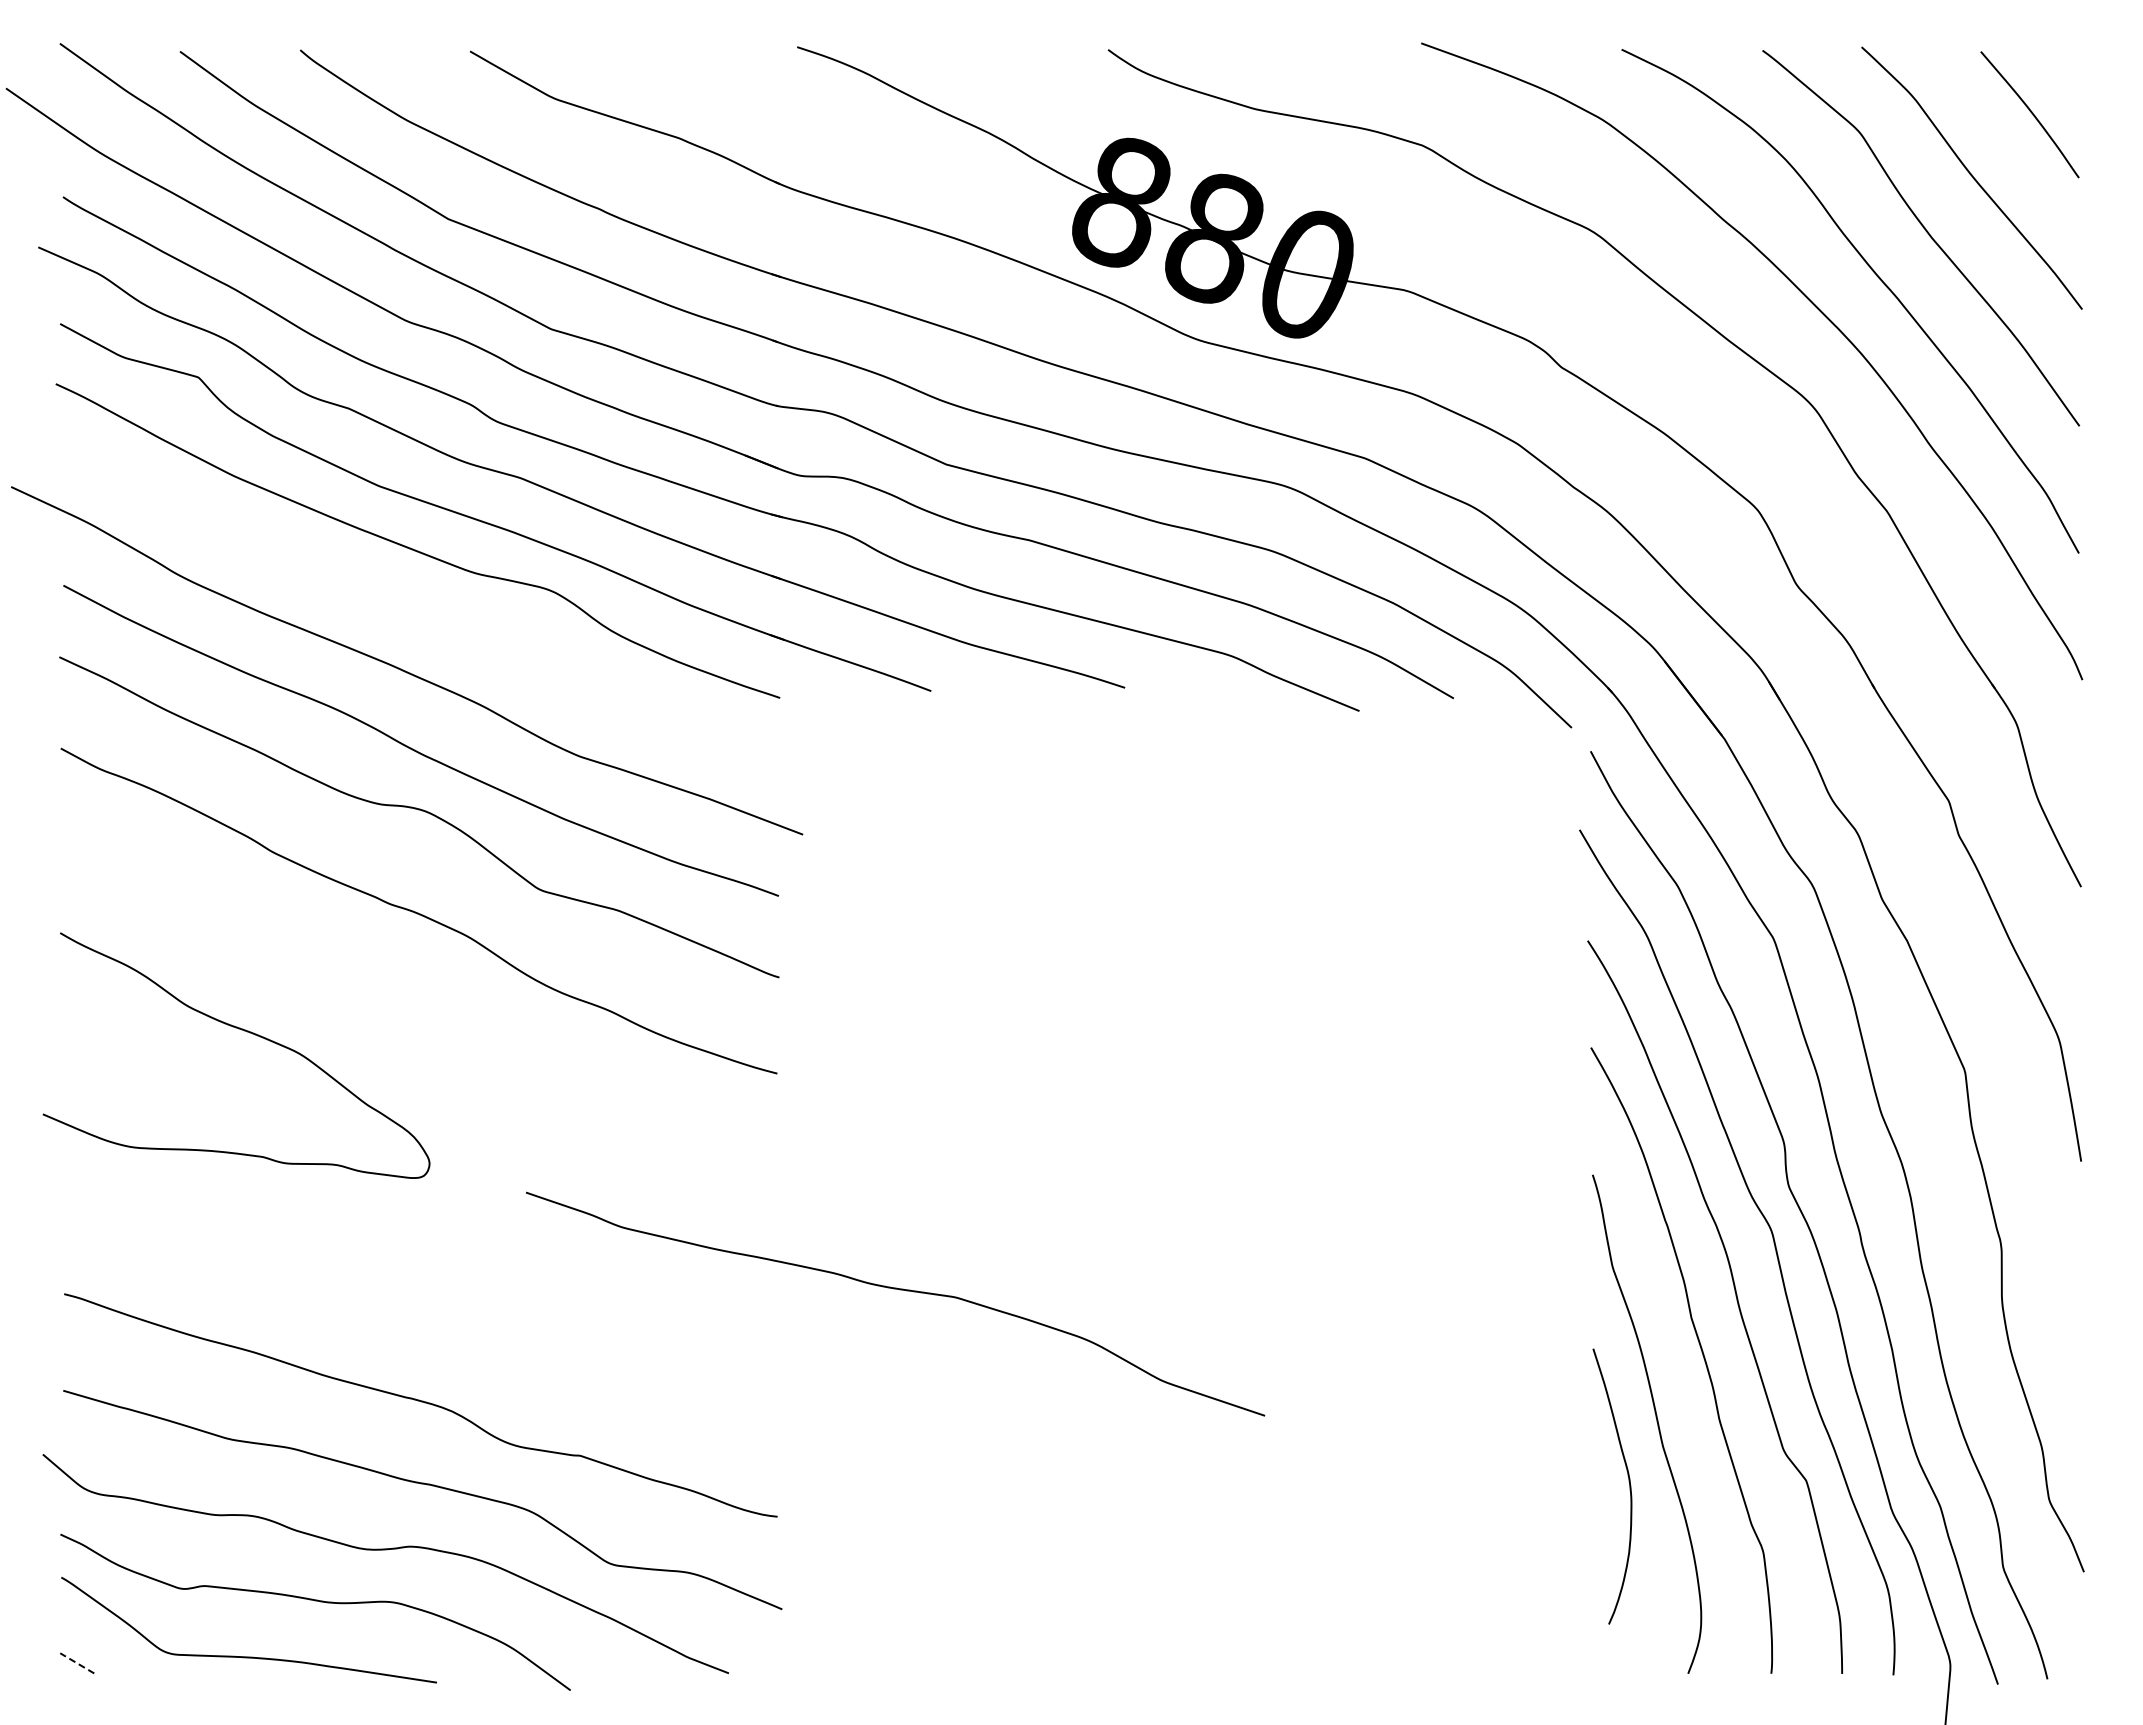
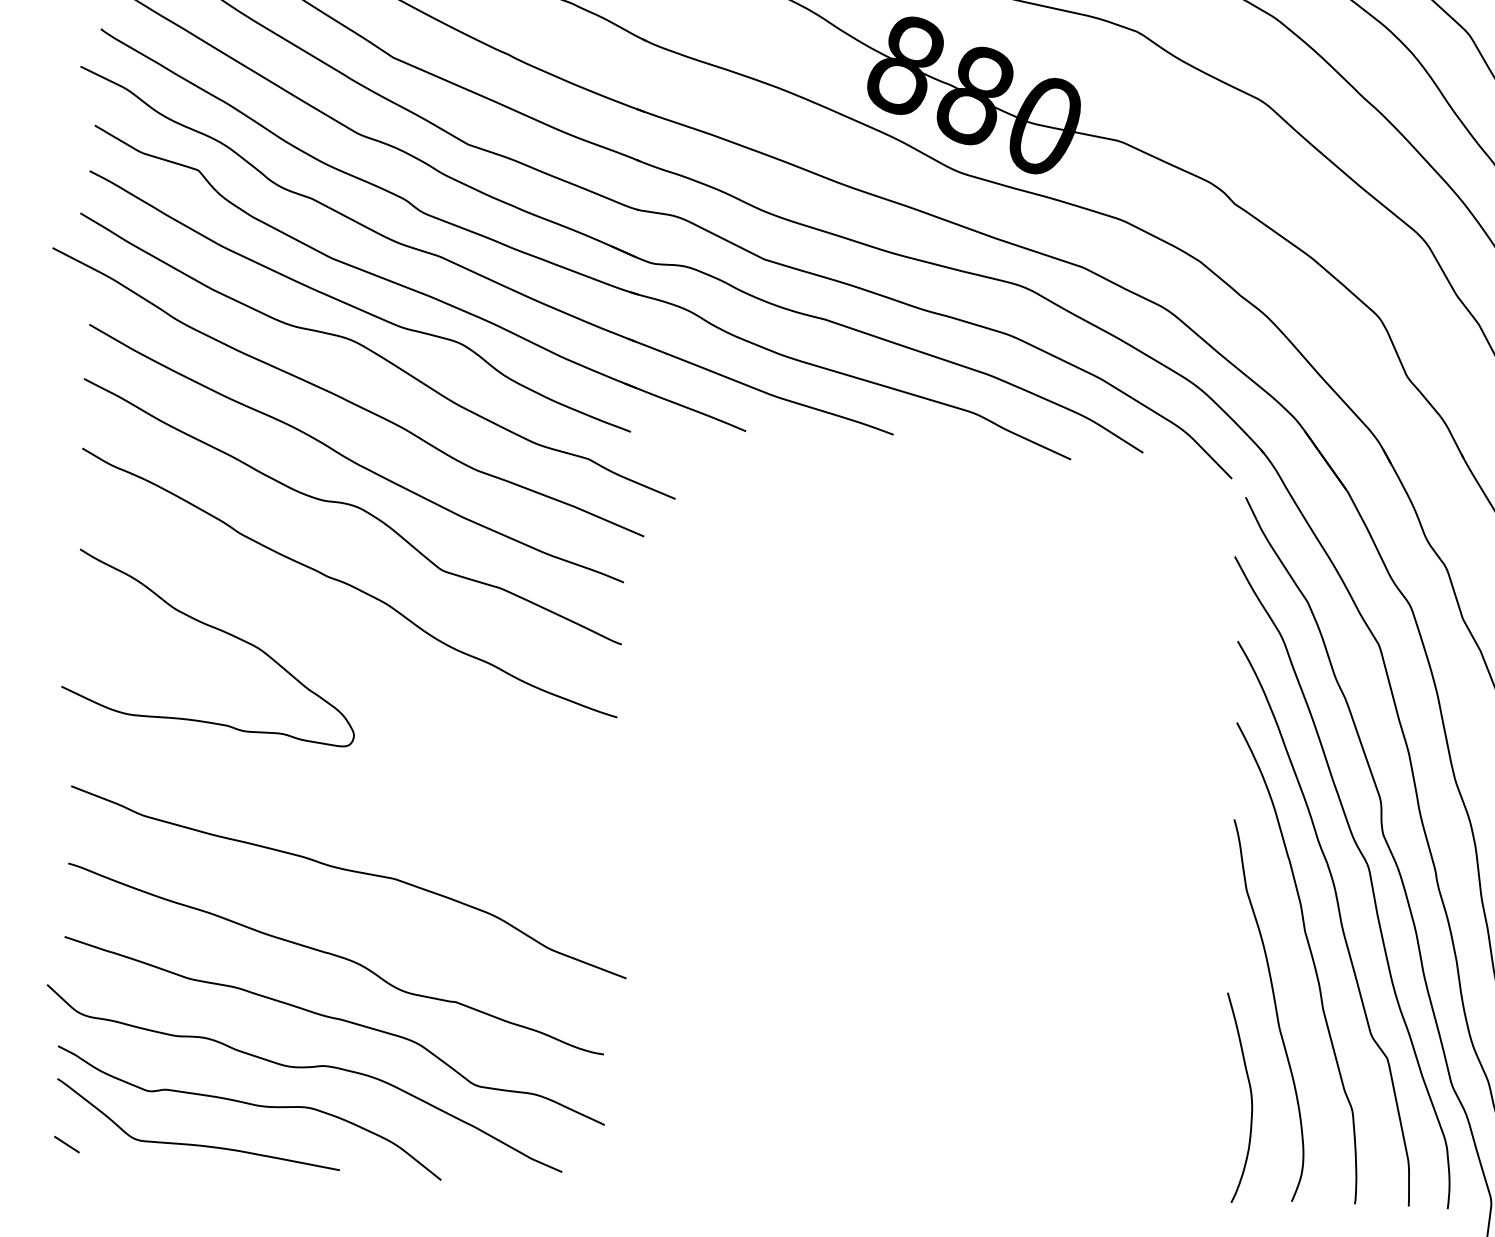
curve: (443, 610) -> (377, 355), added
curve: (244, 1031) -> (217, 629), moved
curve: (899, 1290) -> (352, 872), moved
curve: (1628, 1481) -> (1250, 1094), moved
line: (76, 1662) -> (66, 1143), dashed -> solid

